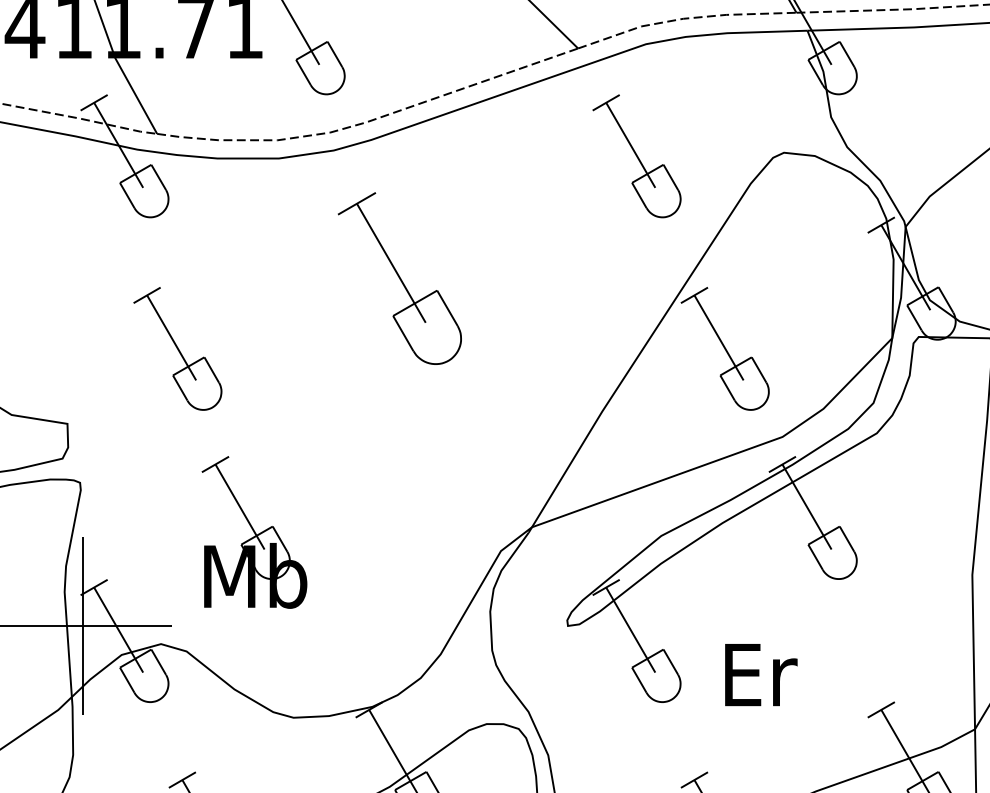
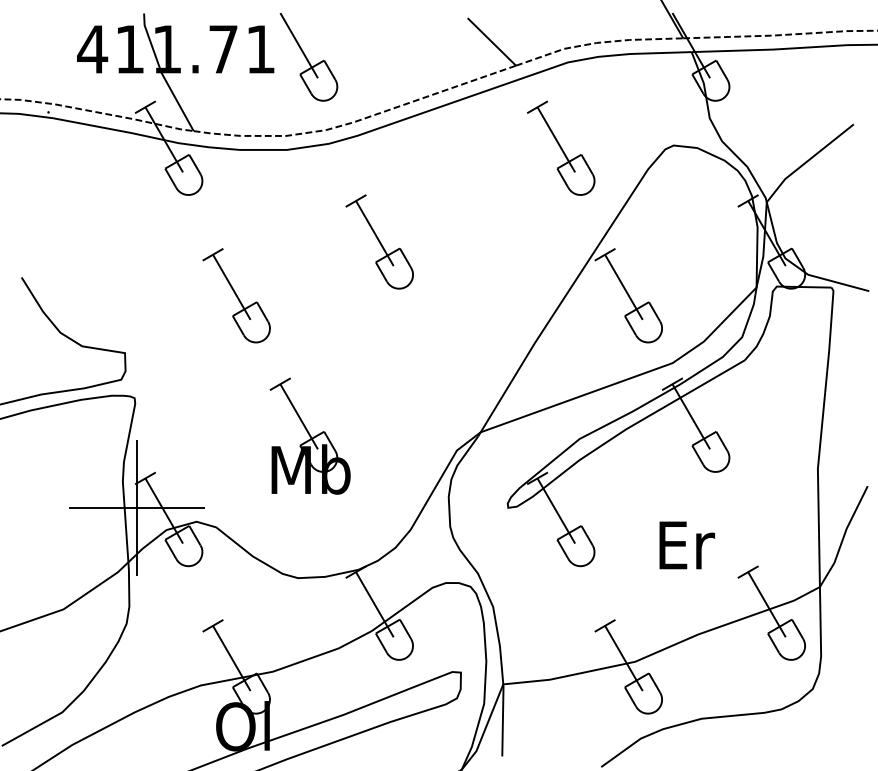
part: (399, 278) -> (379, 241), size x0.71
part: (177, 348) -> (236, 295), moved
part: (253, 531) -> (309, 435), moved
text: (761, 675) -> (687, 545), moved

